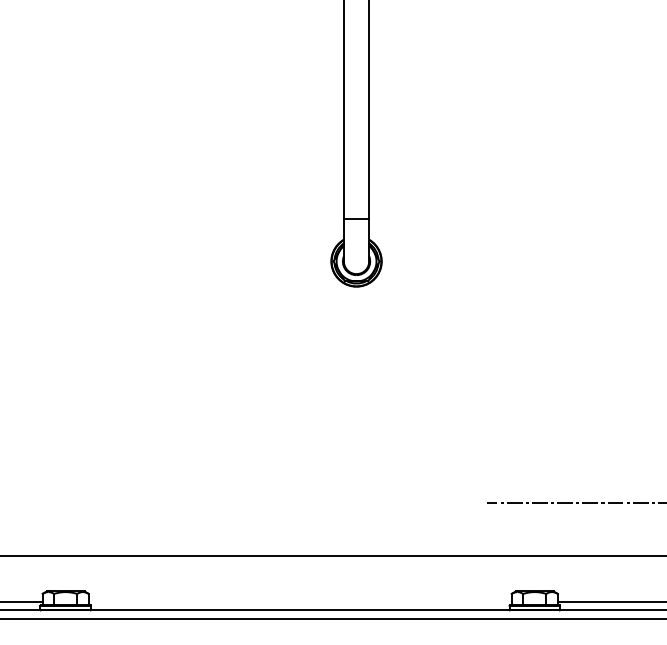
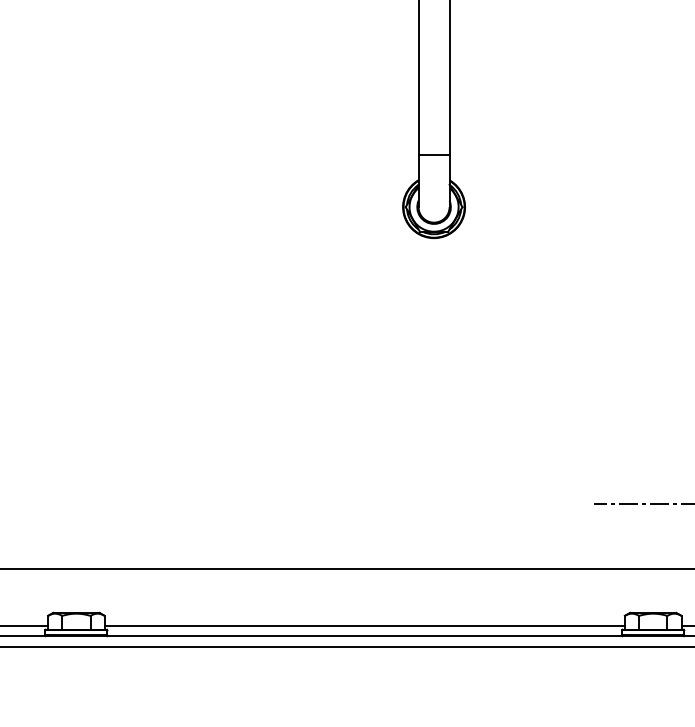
line: (299, 601) -> (363, 625), added

